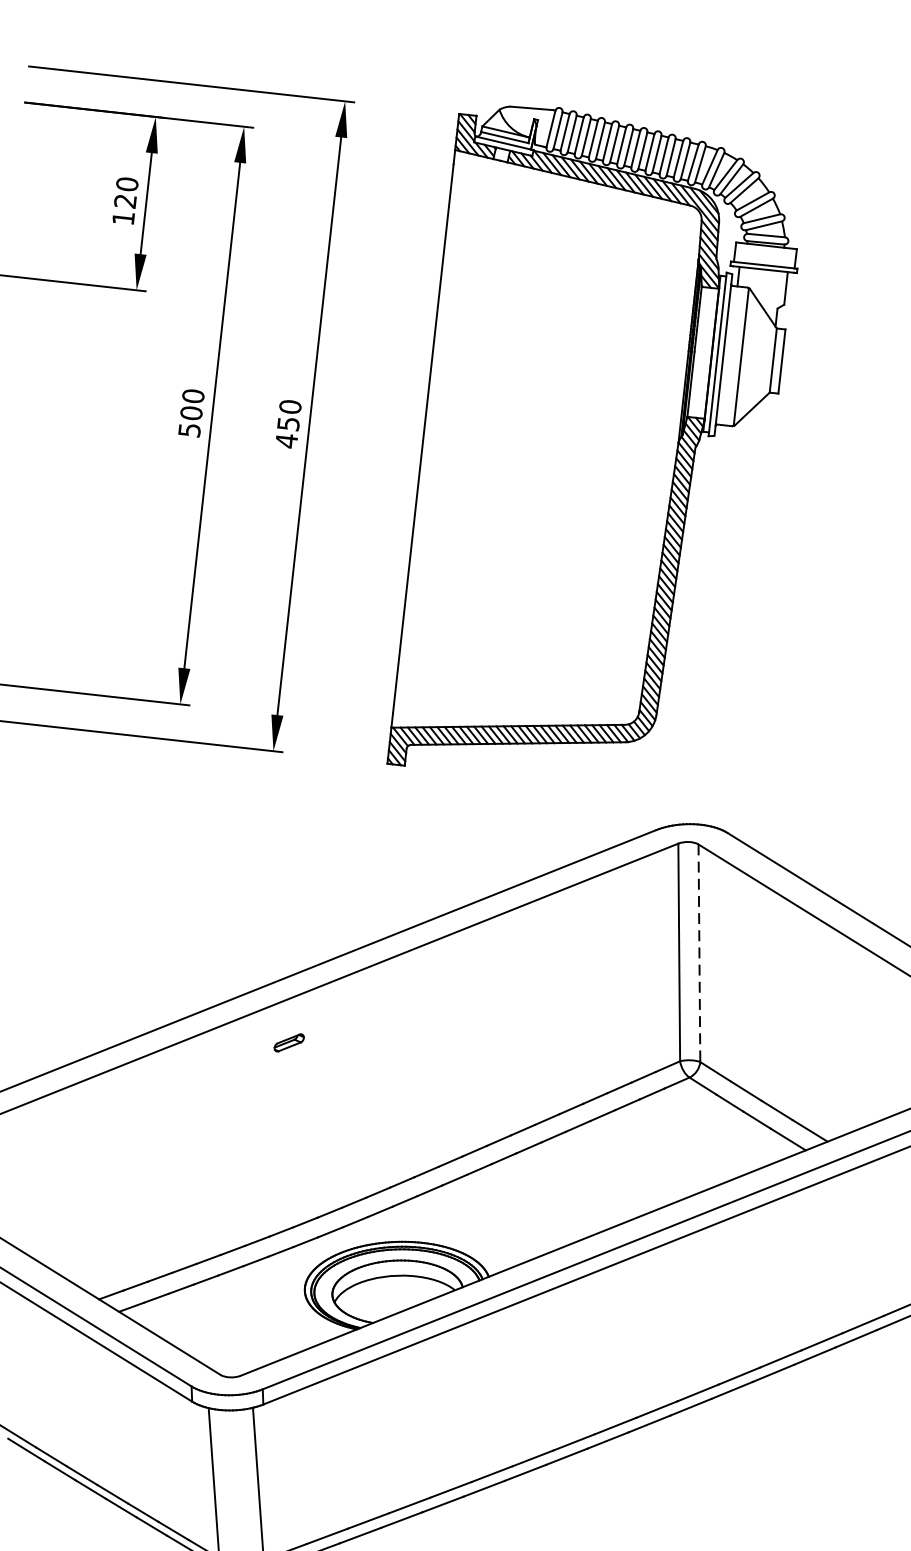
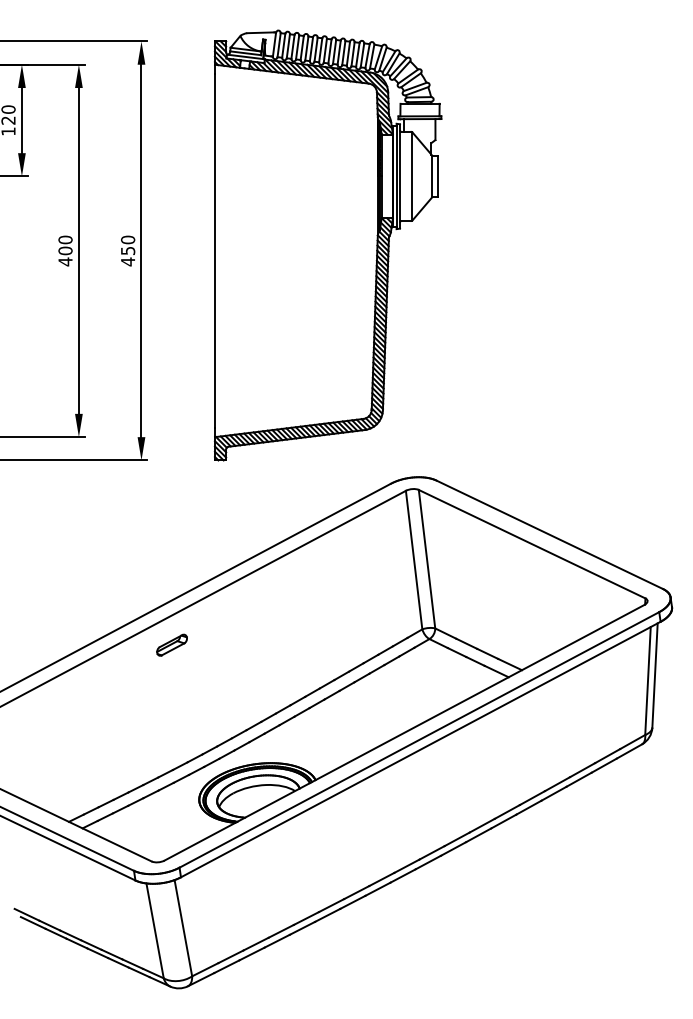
text: (189, 429) -> (65, 261), 500 -> 400
line: (700, 953) -> (427, 559), dashed -> solid
part: (288, 1041) -> (171, 644), size x1.67

